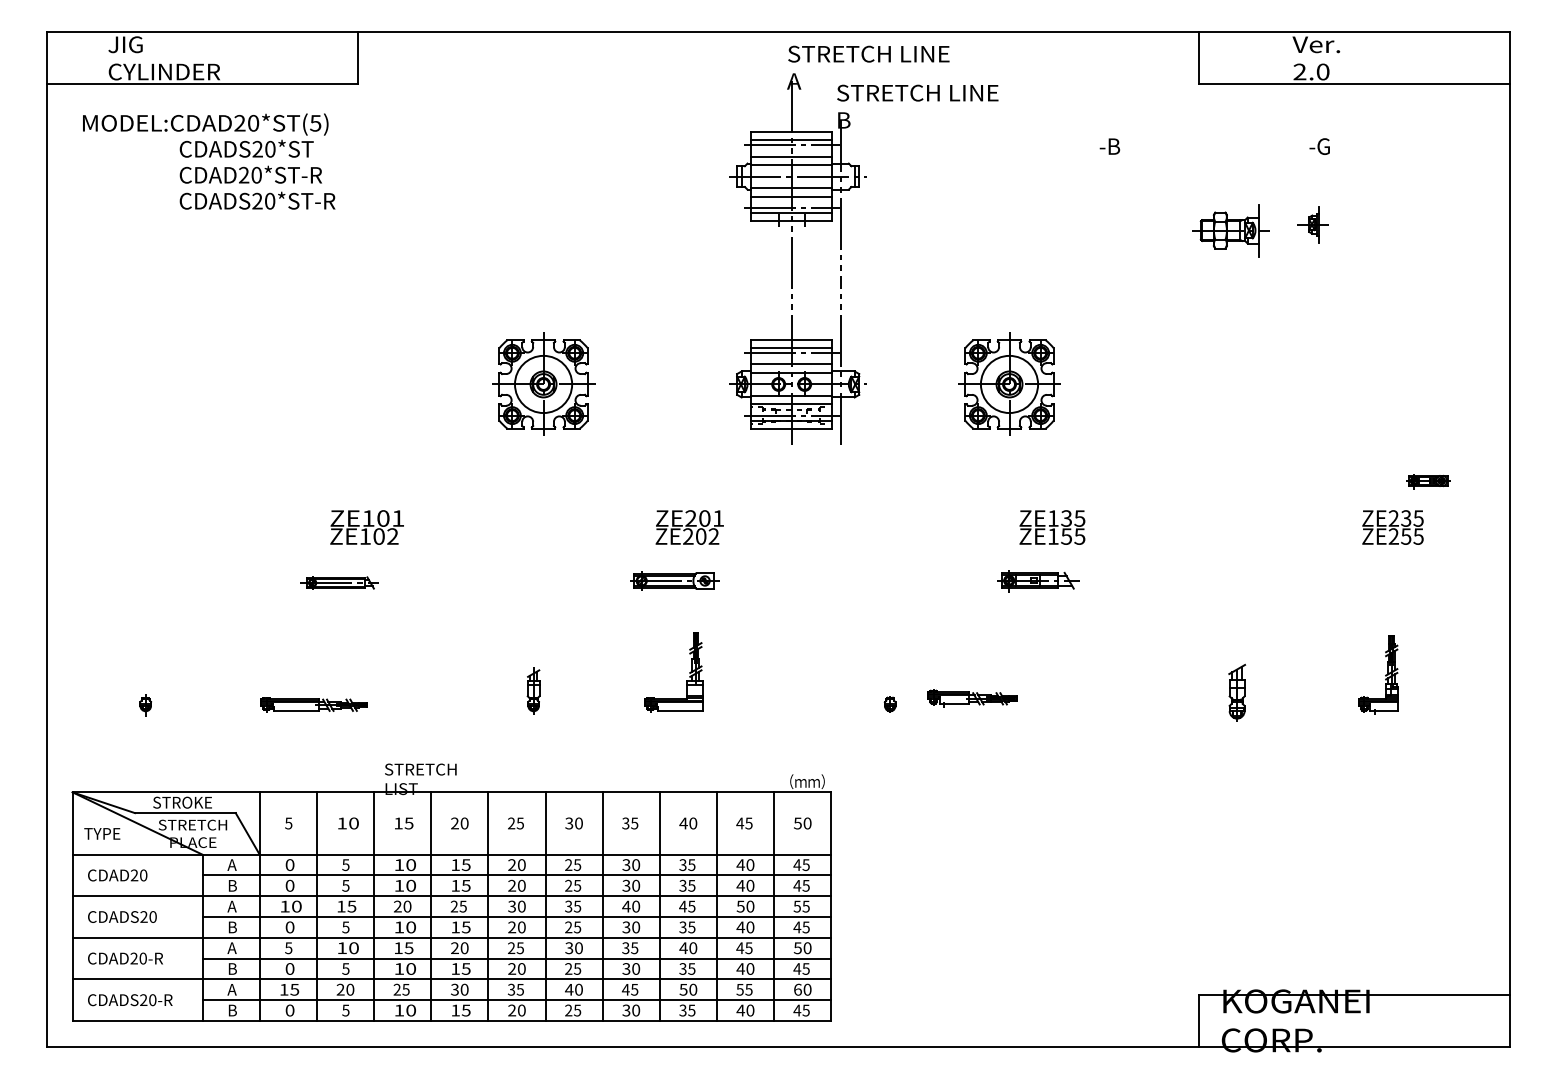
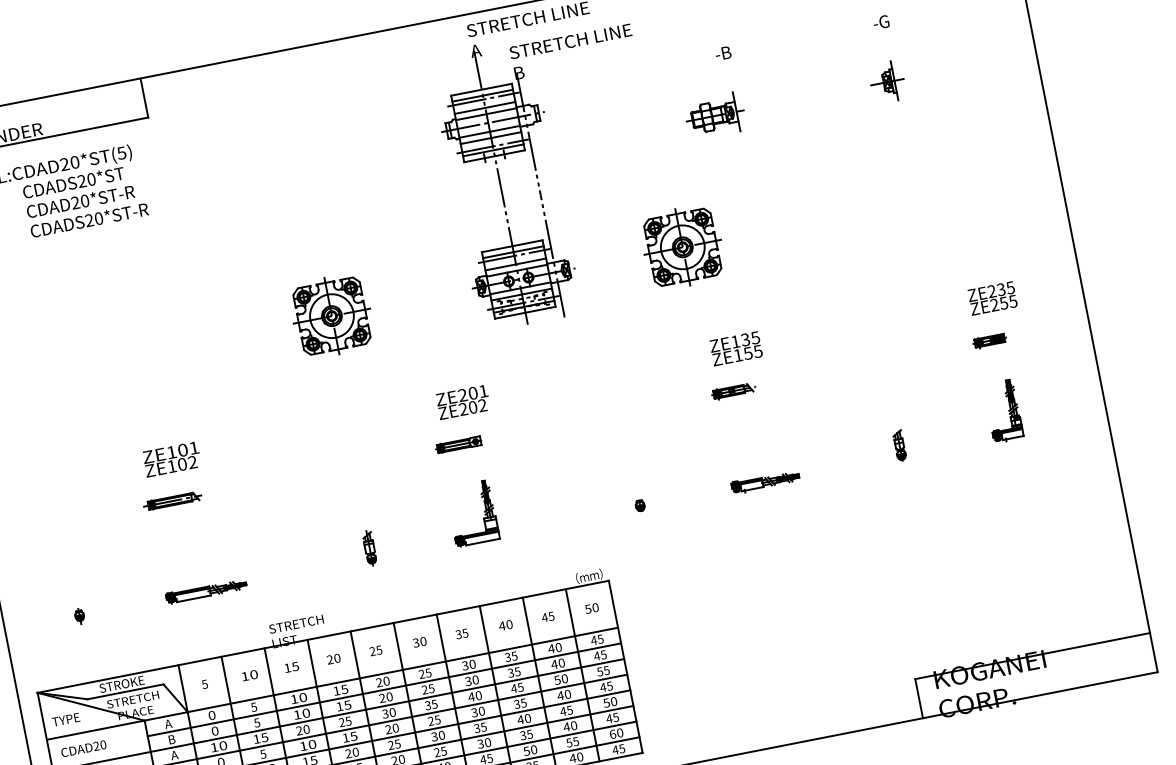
part: (1312, 224) -> (887, 82), size x1.43
part: (1230, 230) -> (714, 115), moved
part: (1428, 481) -> (989, 341), moved
text: (366, 527) -> (171, 459), moved
part: (672, 580) -> (457, 444), size x0.71
part: (1038, 581) -> (733, 391), size x0.71
part: (339, 582) -> (172, 500), moved
part: (1236, 692) -> (899, 445), size x0.71
part: (972, 698) -> (765, 482), moved

